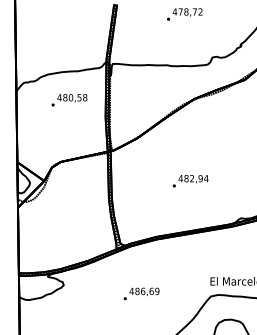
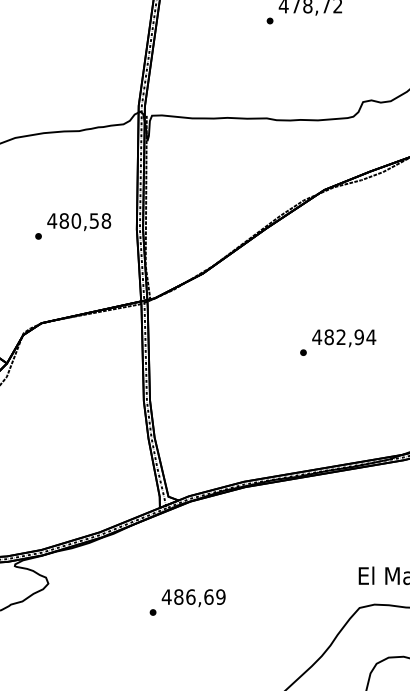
text: (69, 100) -> (73, 226), moved
text: (190, 181) -> (337, 343), moved
text: (141, 293) -> (187, 601), moved

